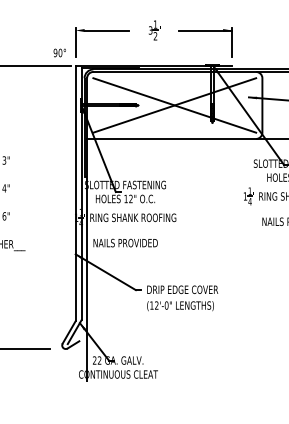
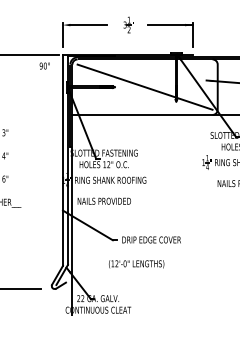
text: (59, 52) -> (44, 65), moved
line: (174, 105) -> (144, 87), removed
text: (180, 306) -> (136, 264), moved

